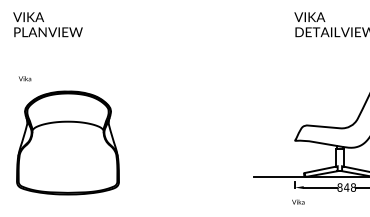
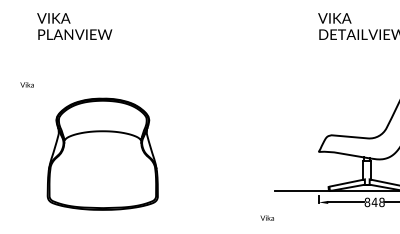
text: (47, 24) -> (74, 26), moved
part: (67, 142) -> (102, 153), moved
text: (298, 201) -> (267, 217), moved

